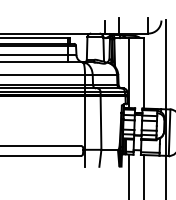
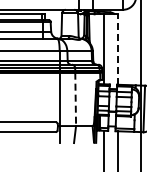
line: (143, 72) -> (118, 48), solid -> dashed
line: (101, 123) -> (76, 99), solid -> dashed

